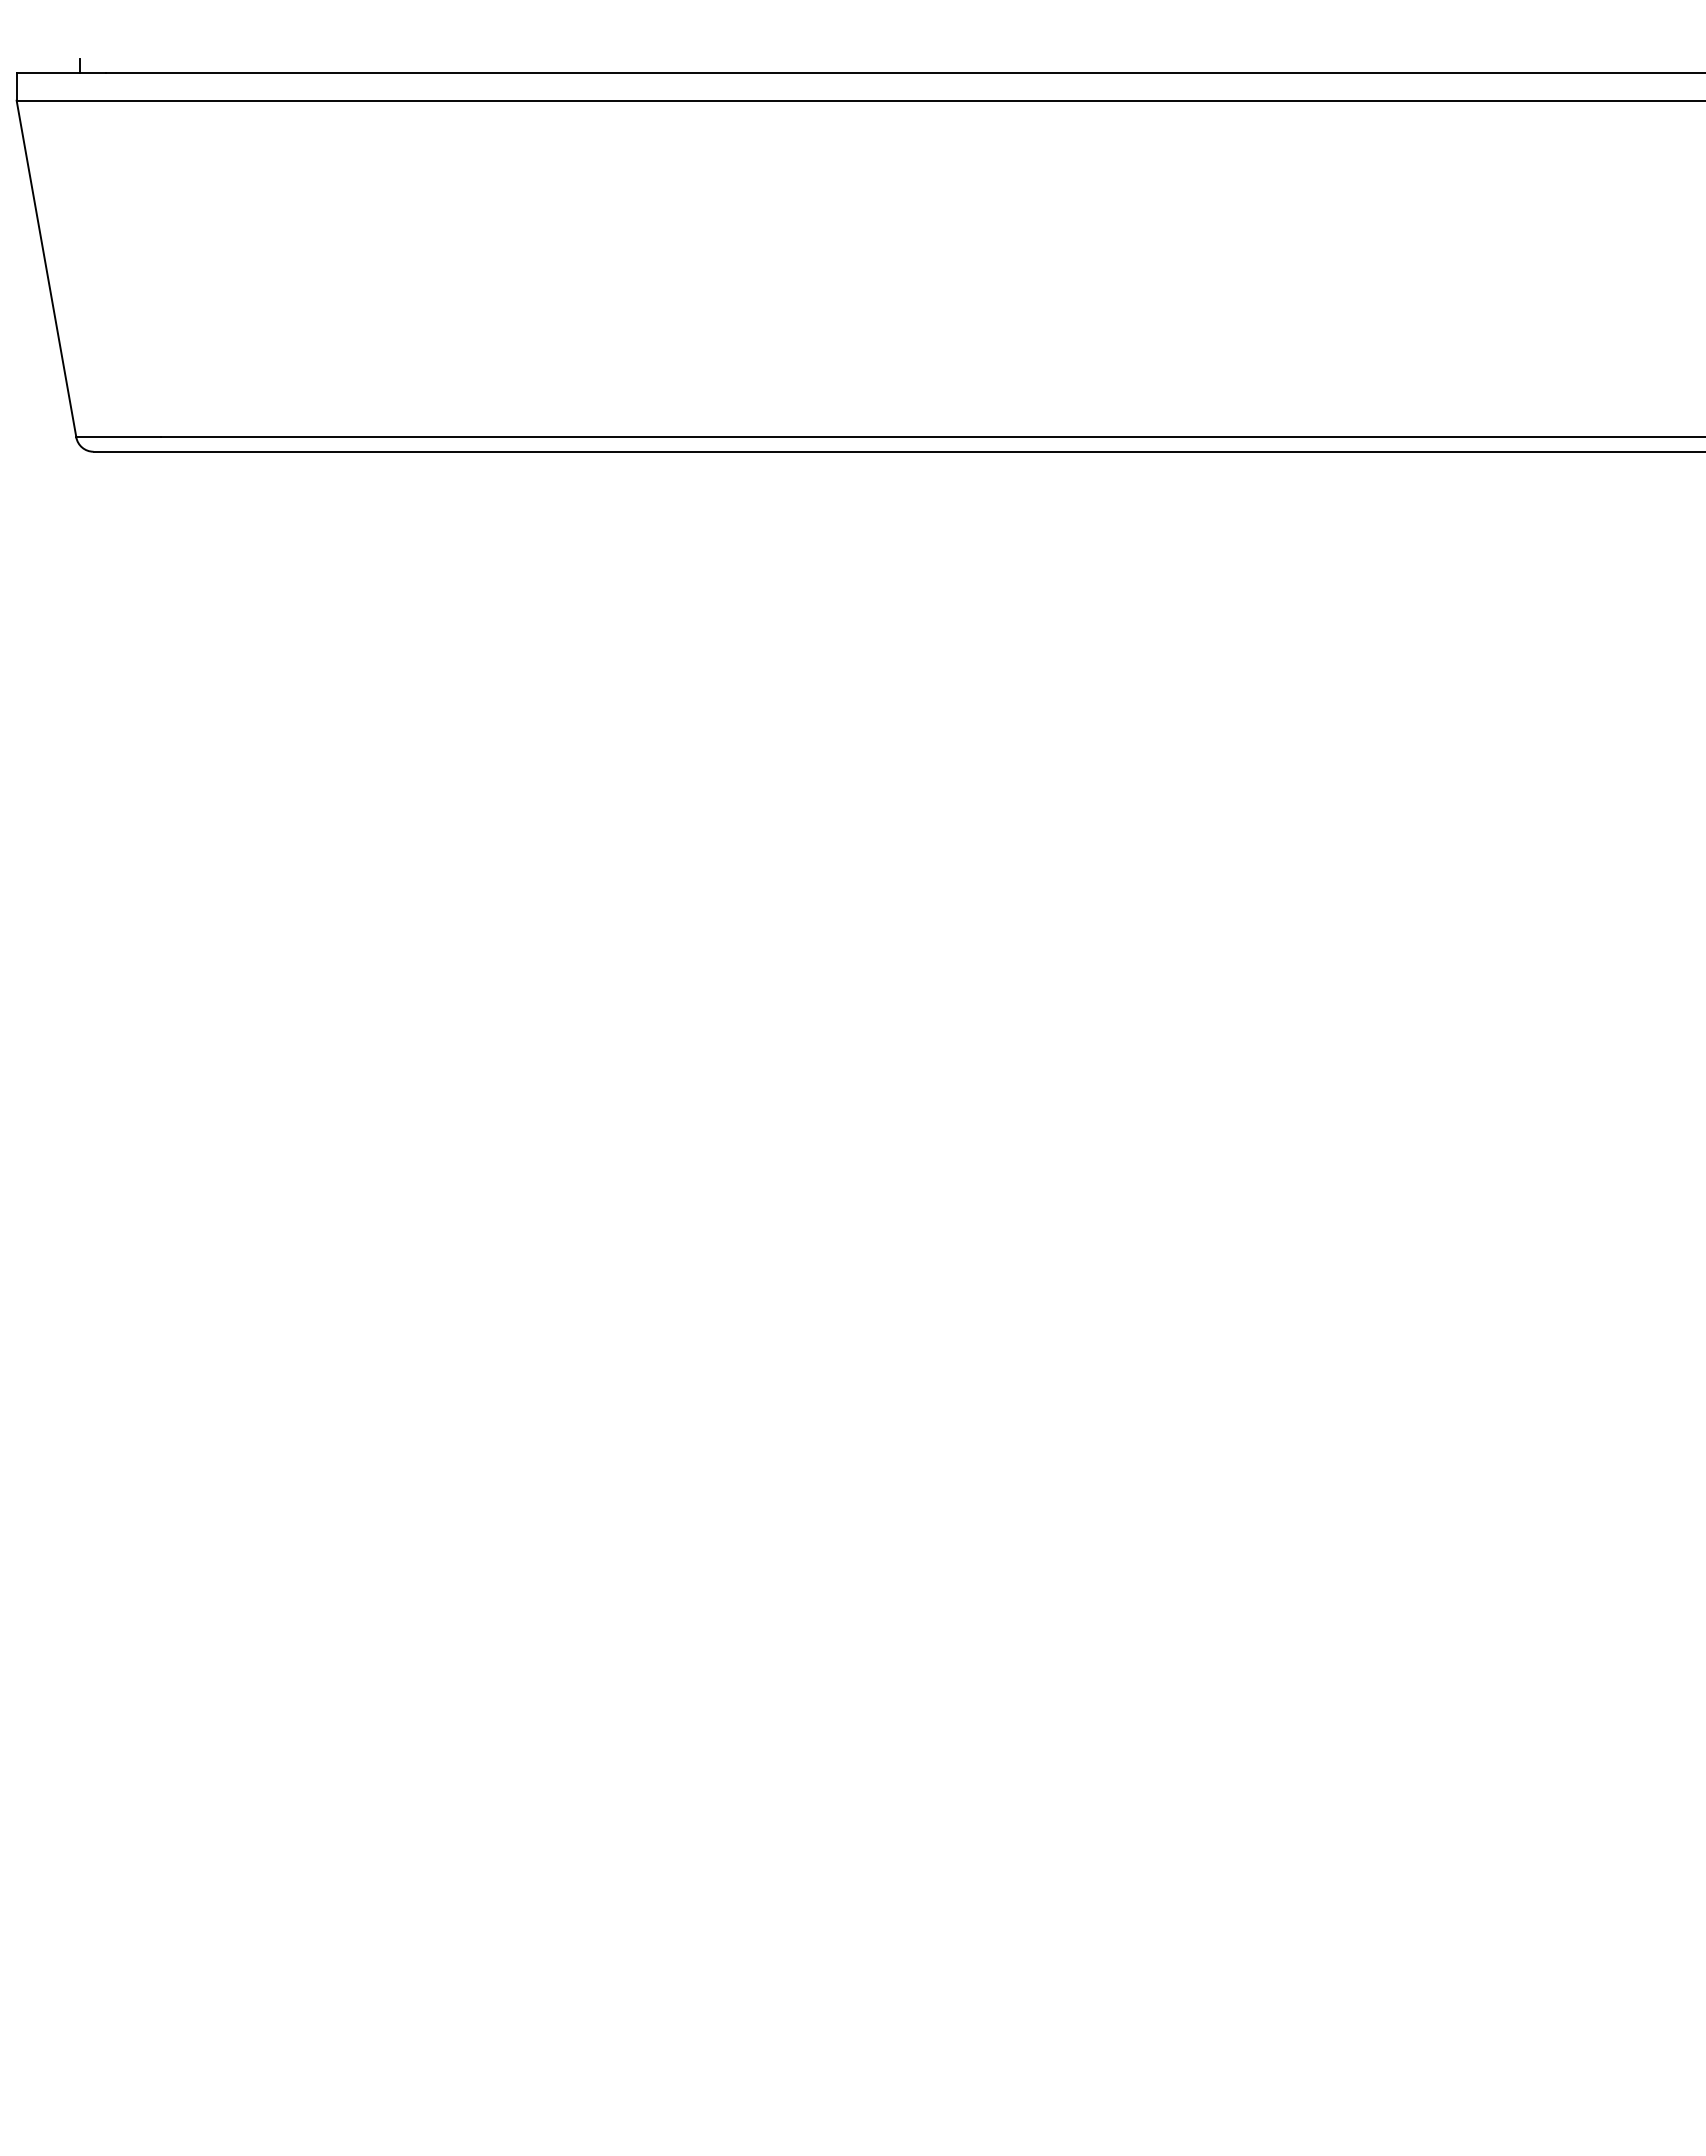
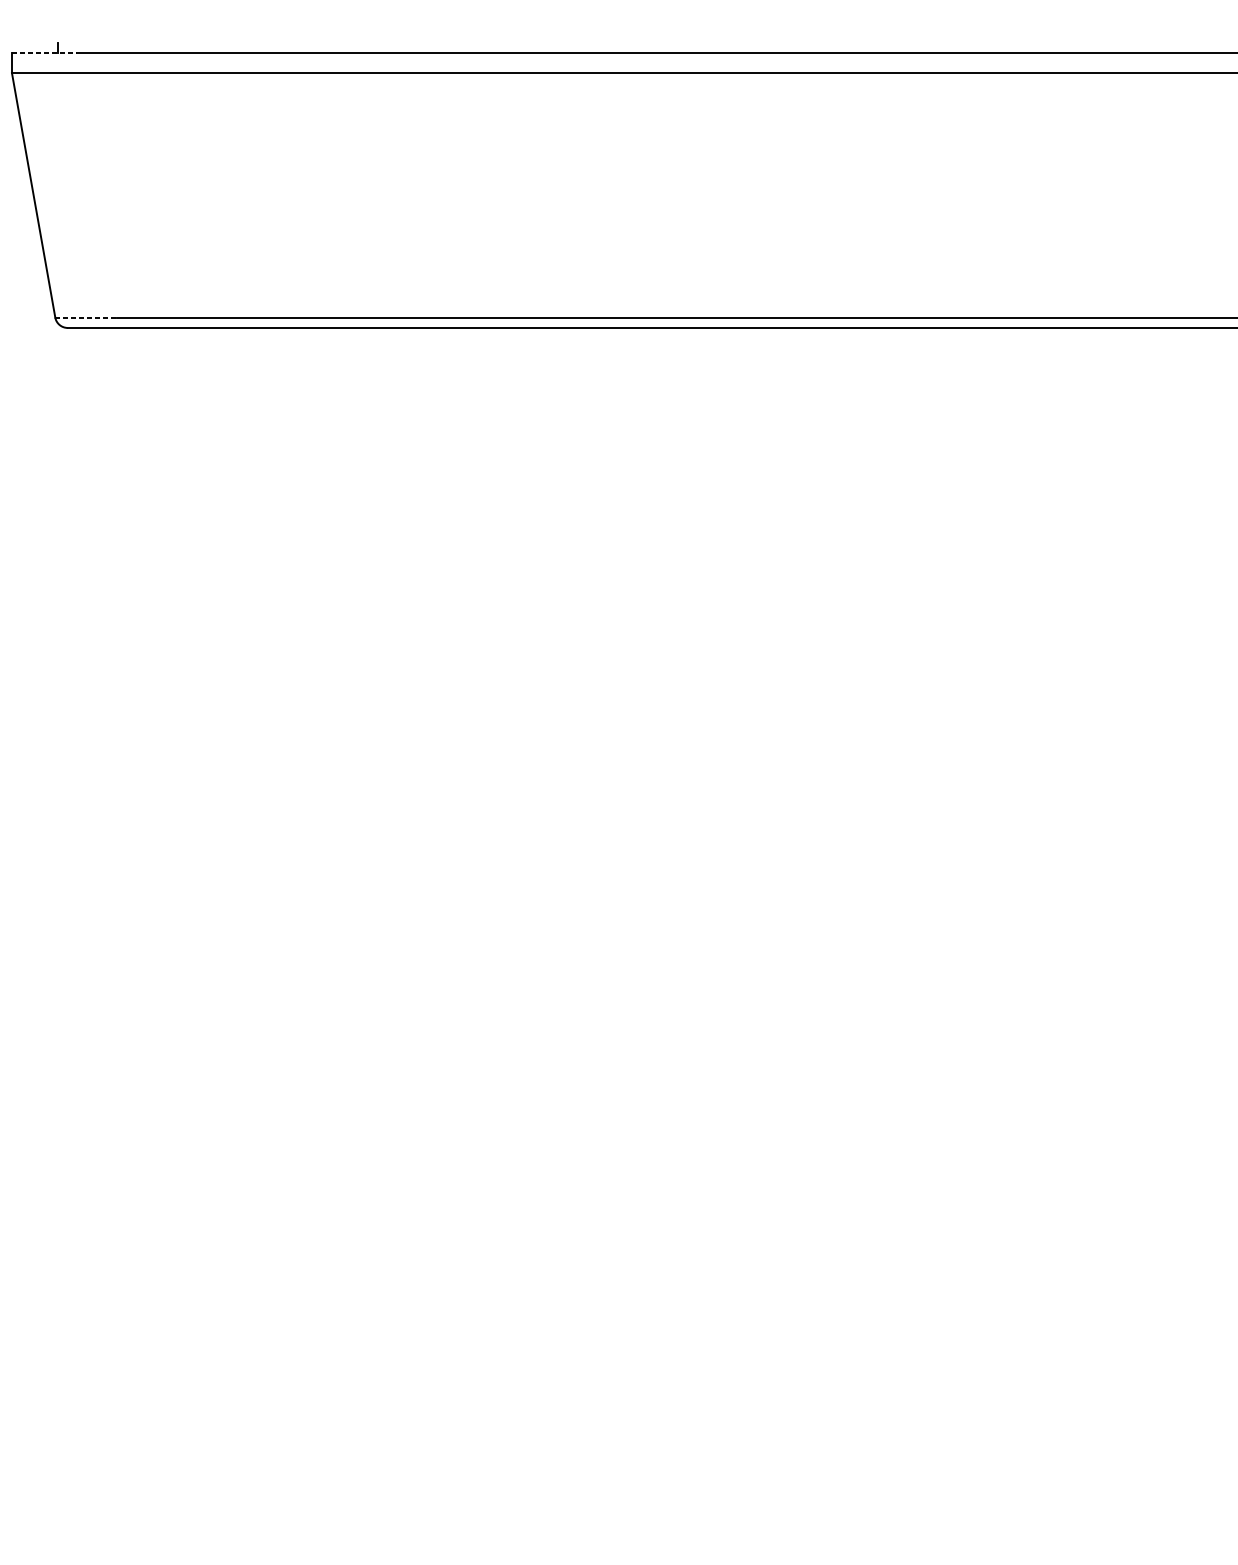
line: (61, 72) -> (44, 52), solid -> dashed
line: (119, 437) -> (86, 317), solid -> dashed

